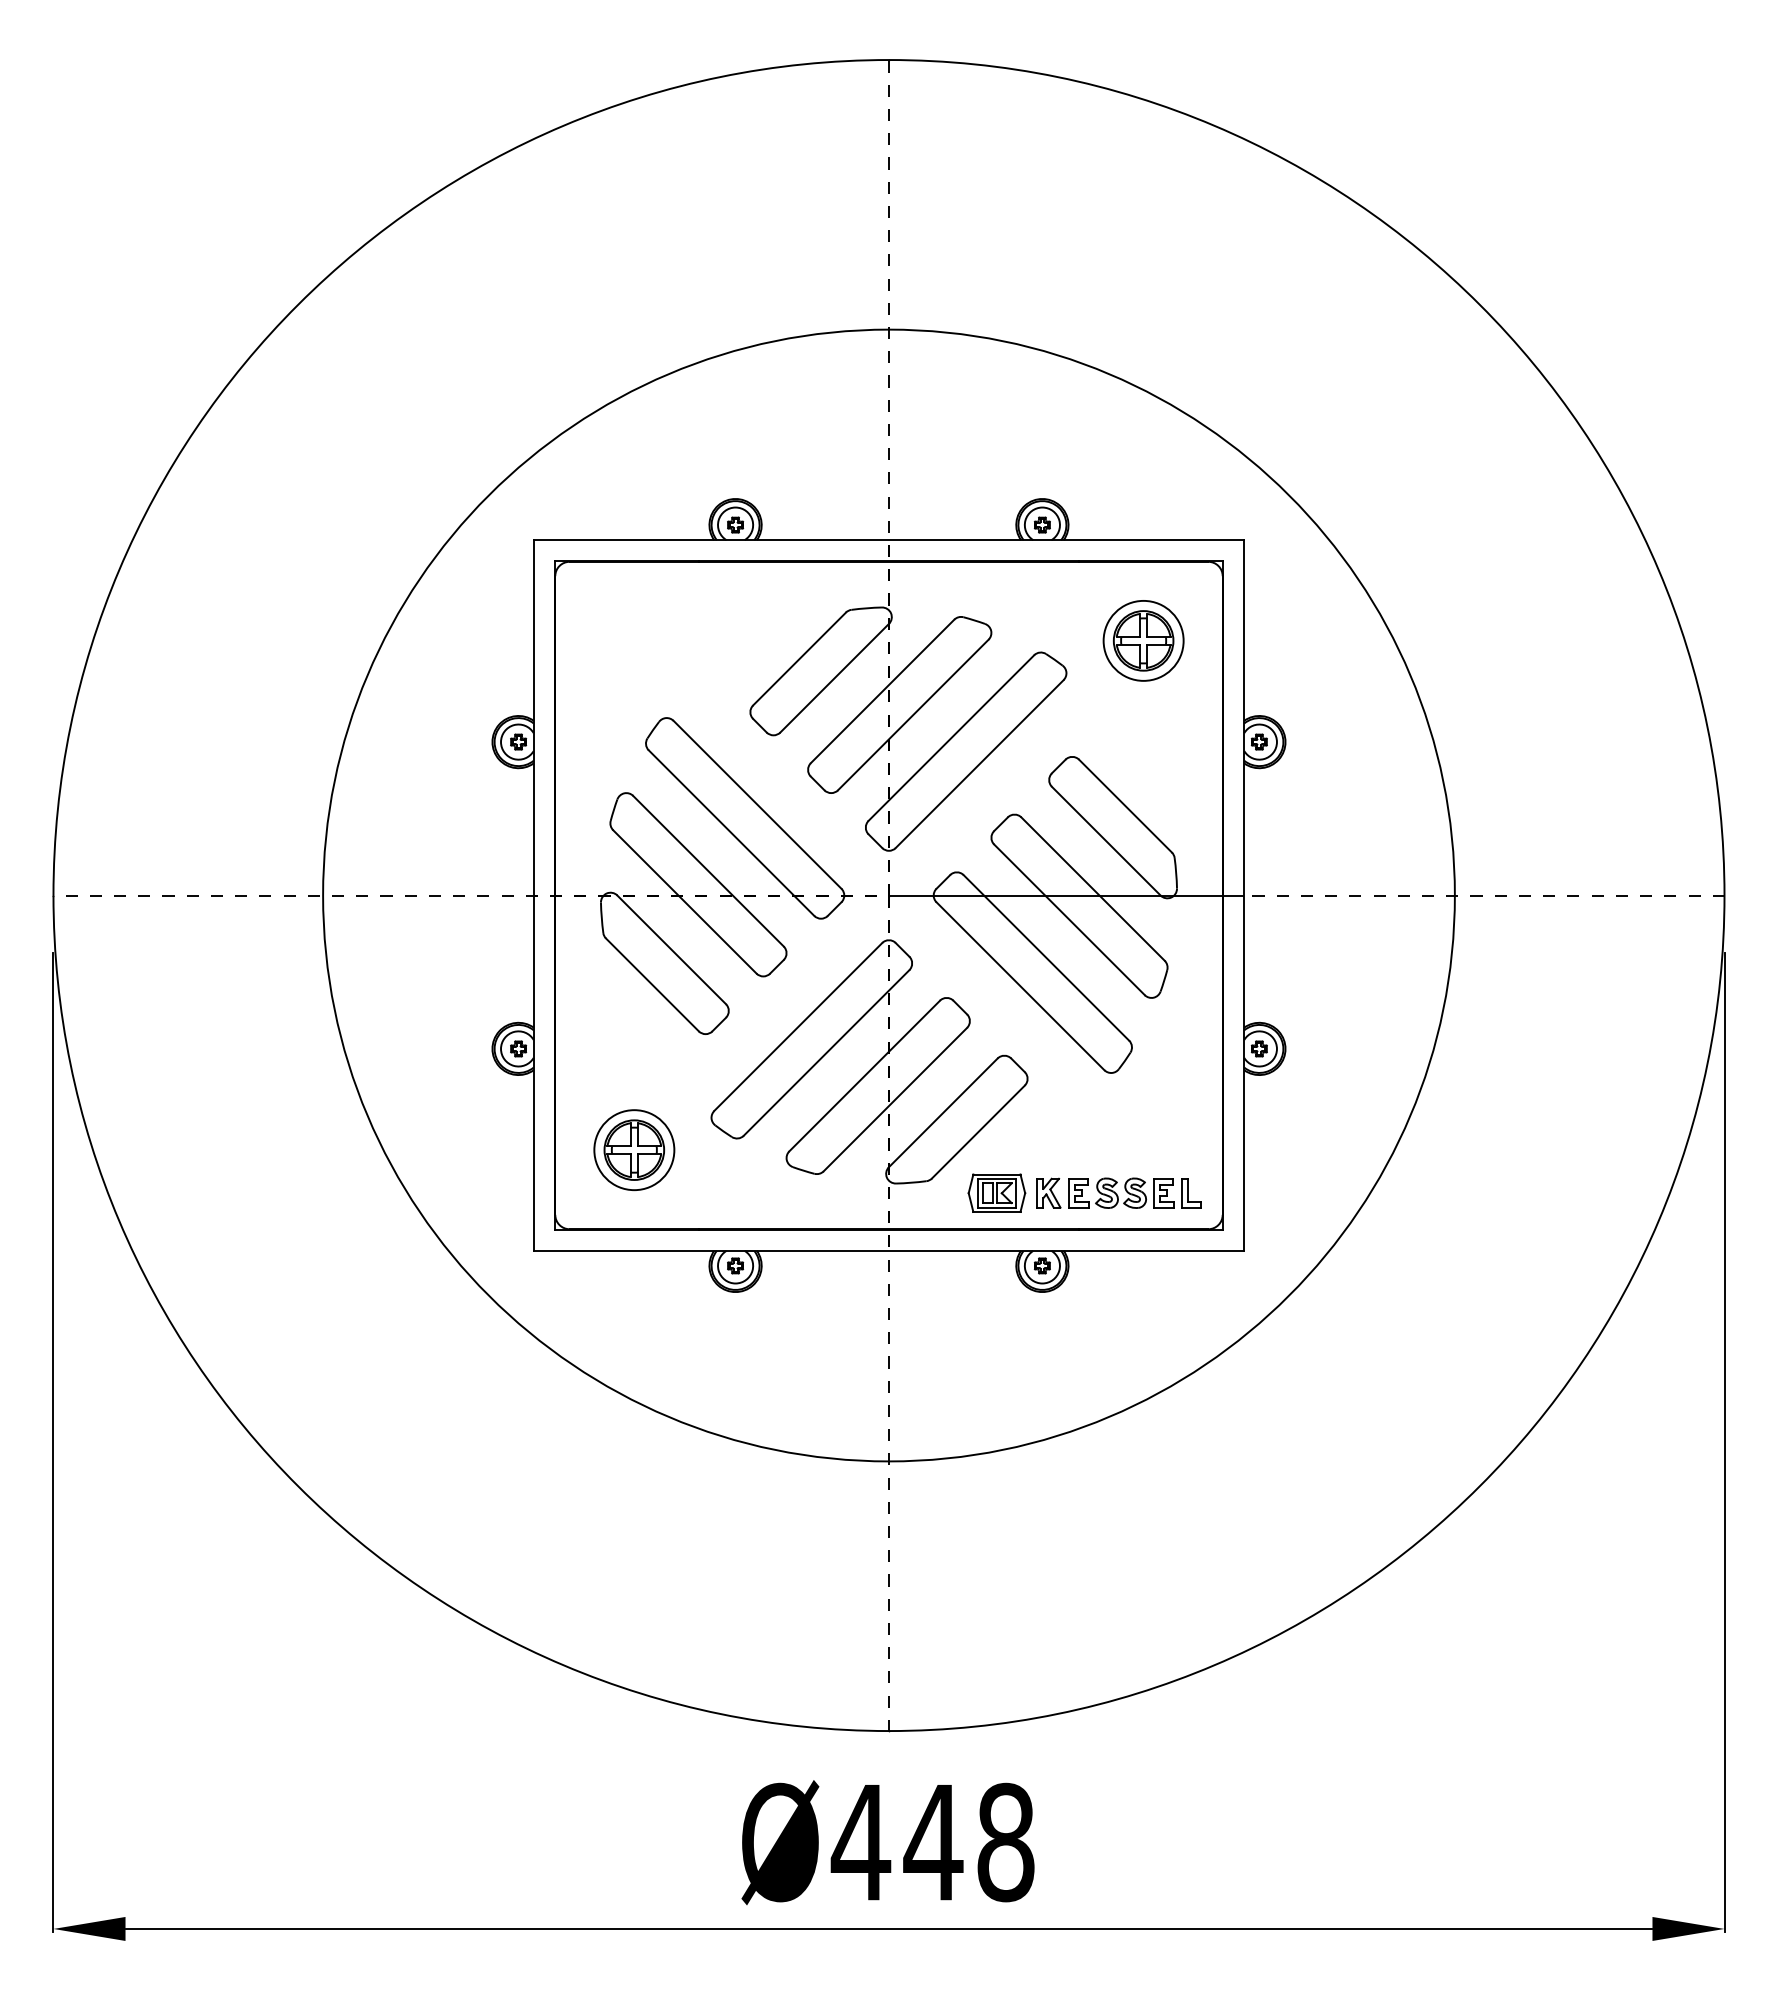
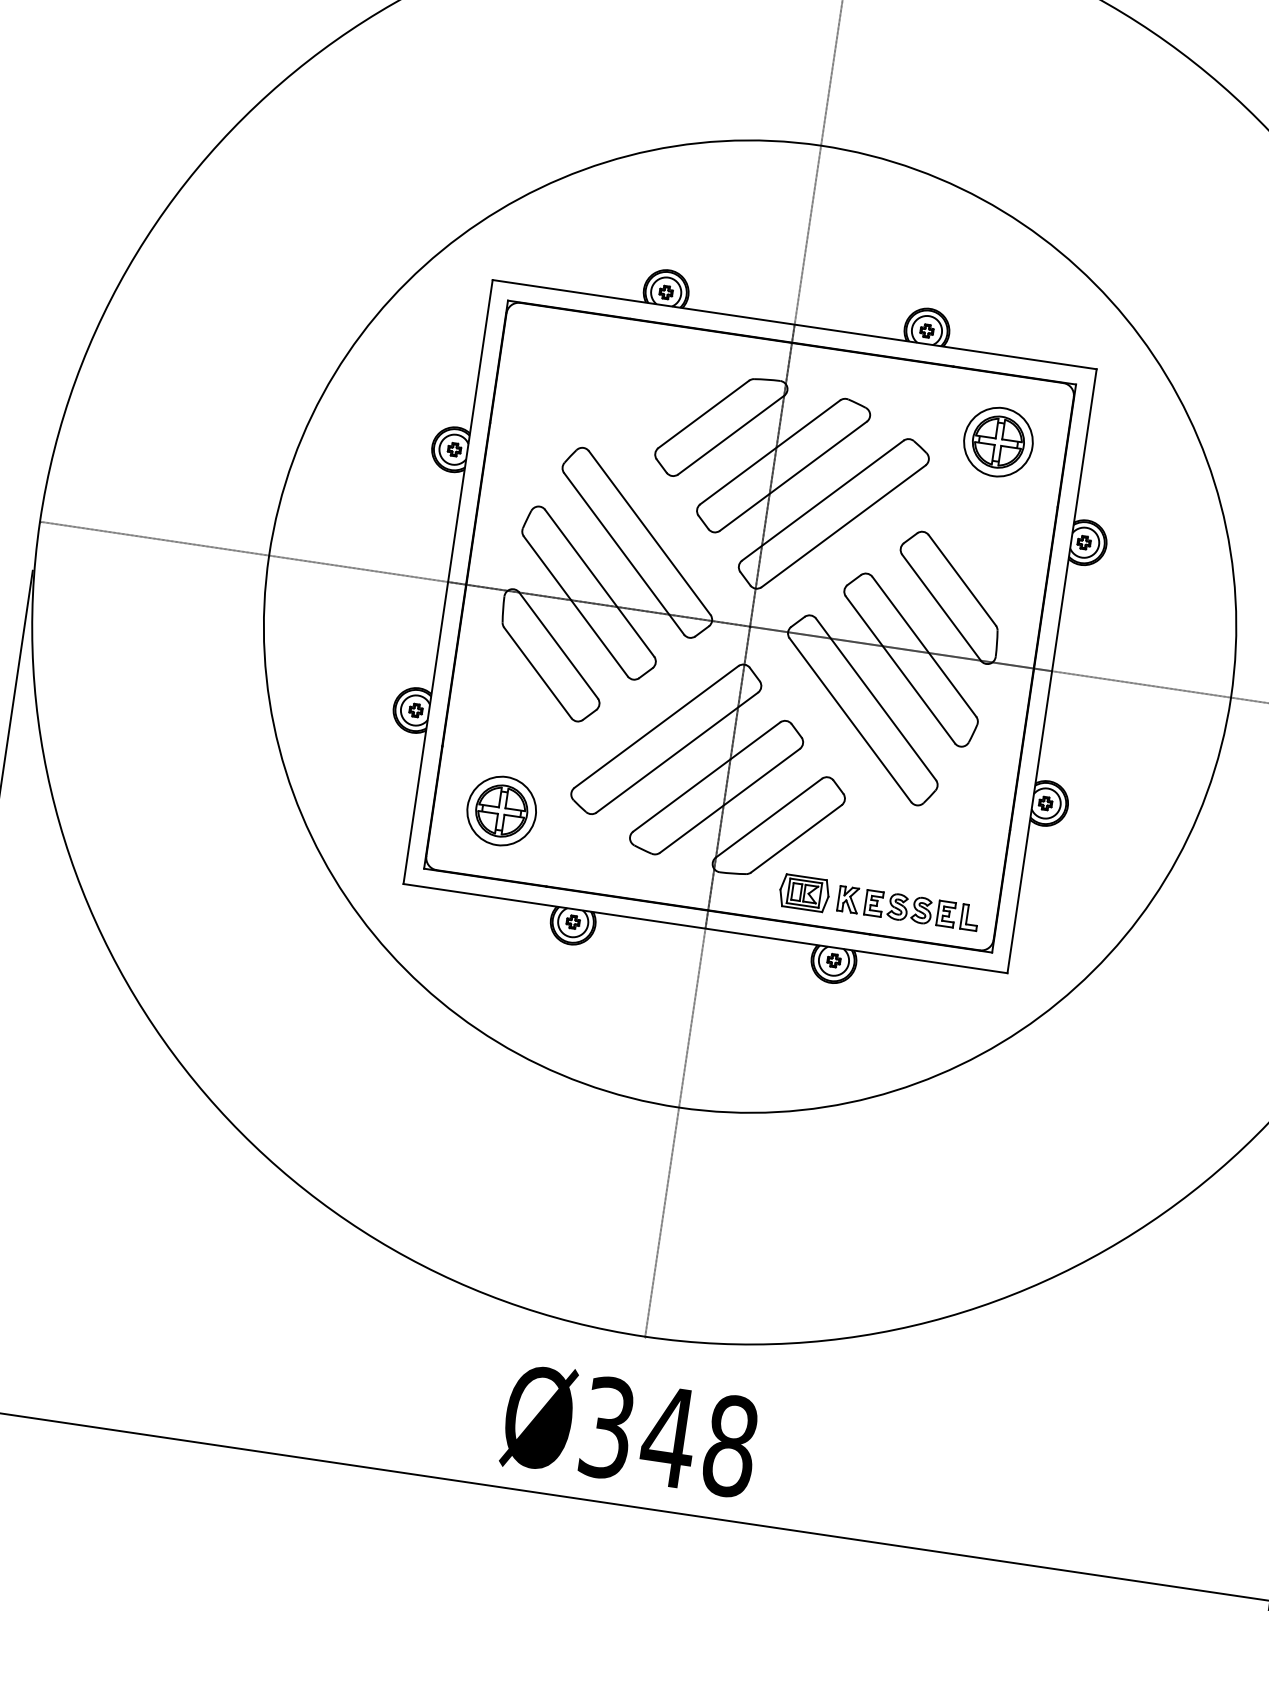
text: (860, 1842) -> (607, 1427), Ø448 -> Ø348

